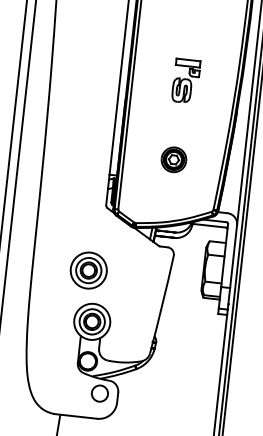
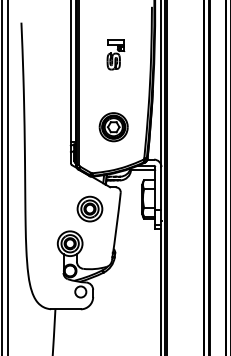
part: (185, 80) -> (115, 54), moved
part: (173, 160) -> (113, 127), size x1.67
part: (88, 269) -> (89, 208), moved

